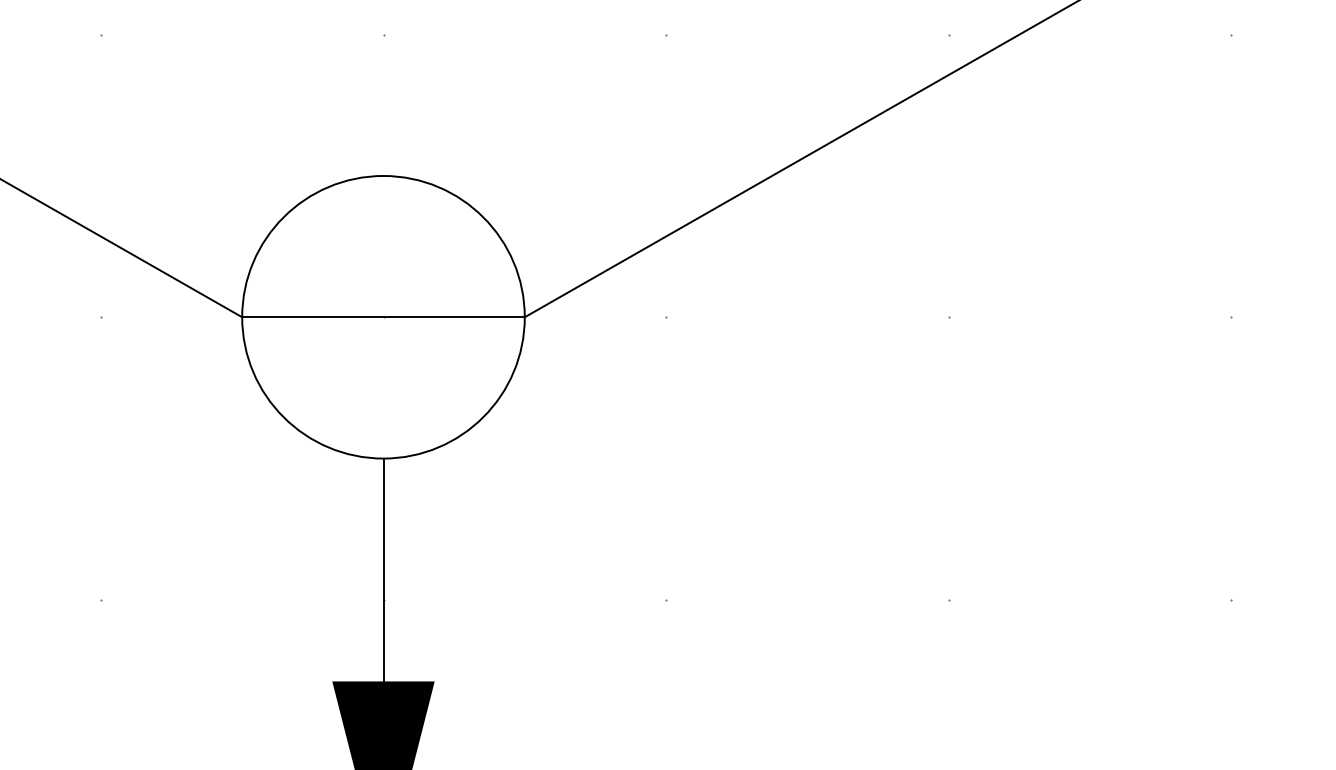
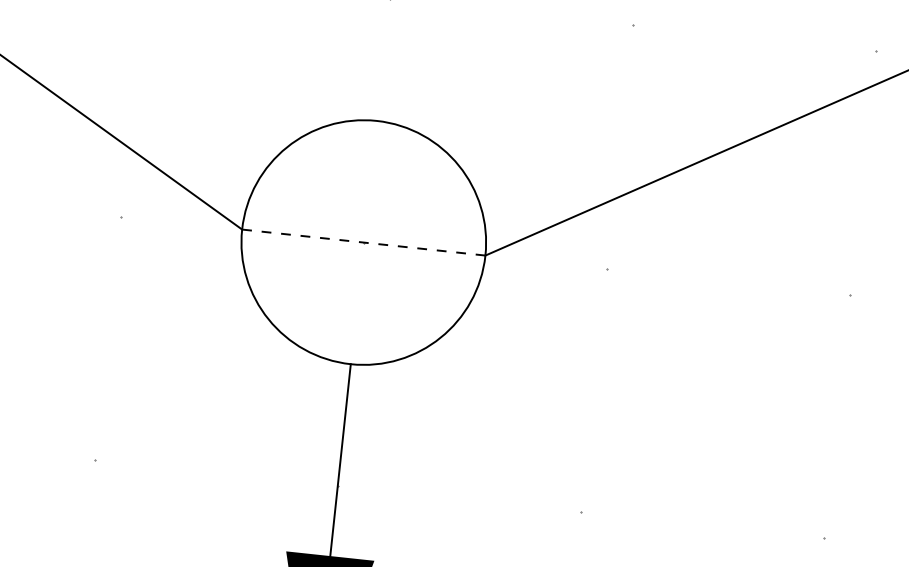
line: (383, 317) -> (363, 242), solid -> dashed

